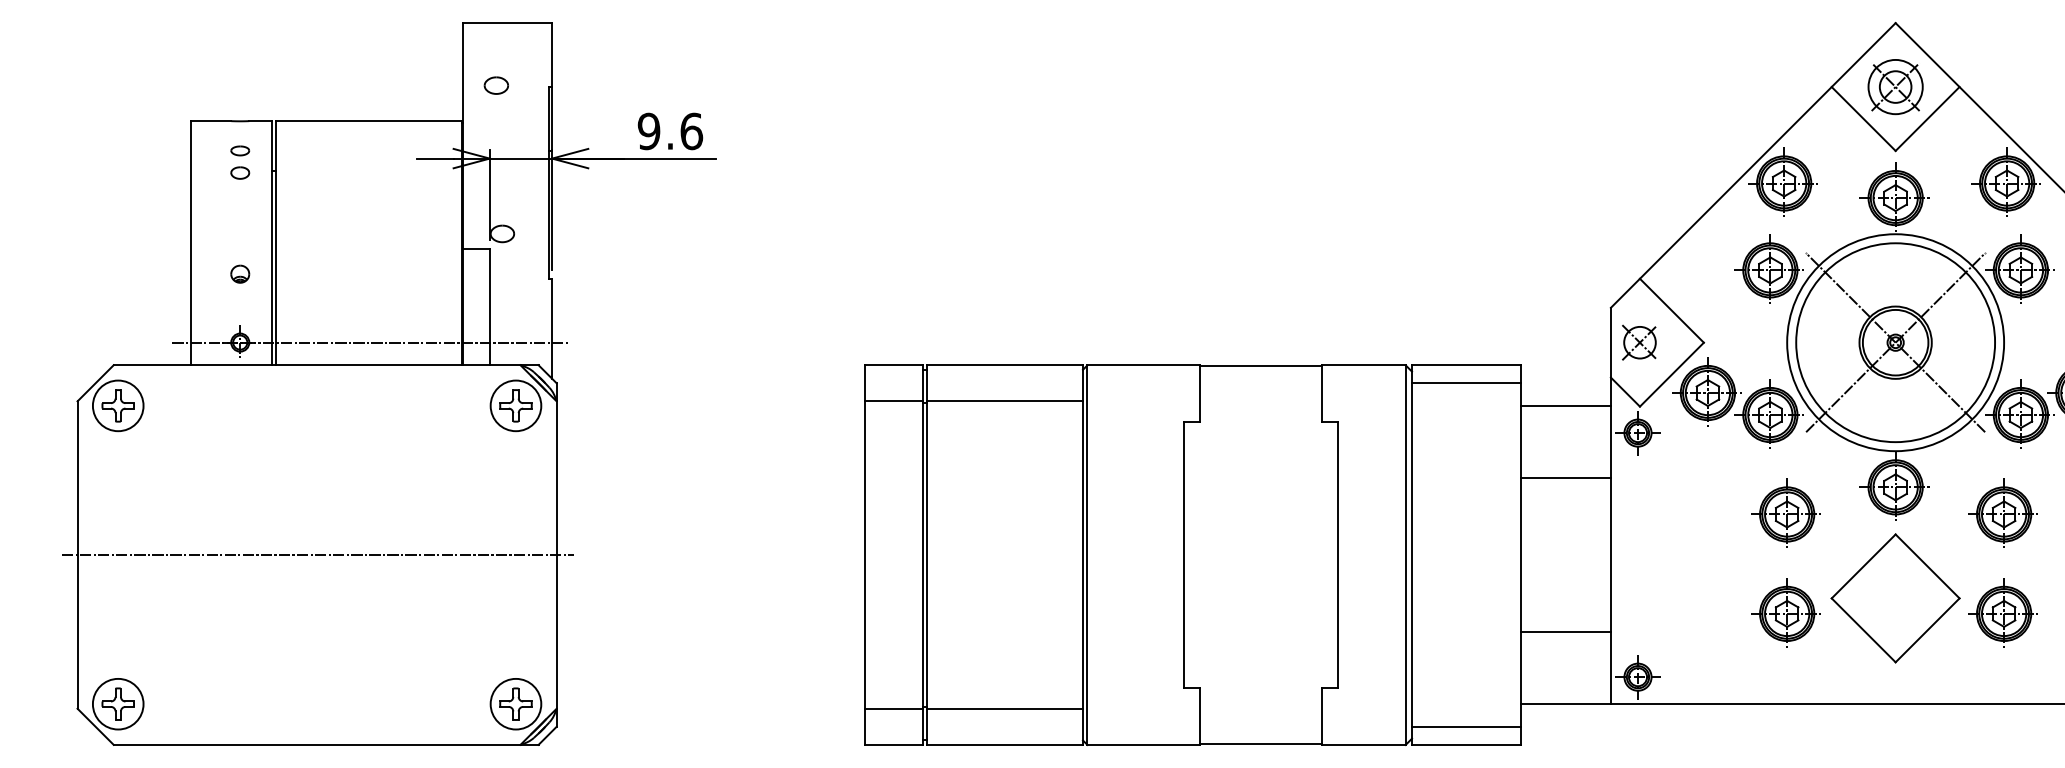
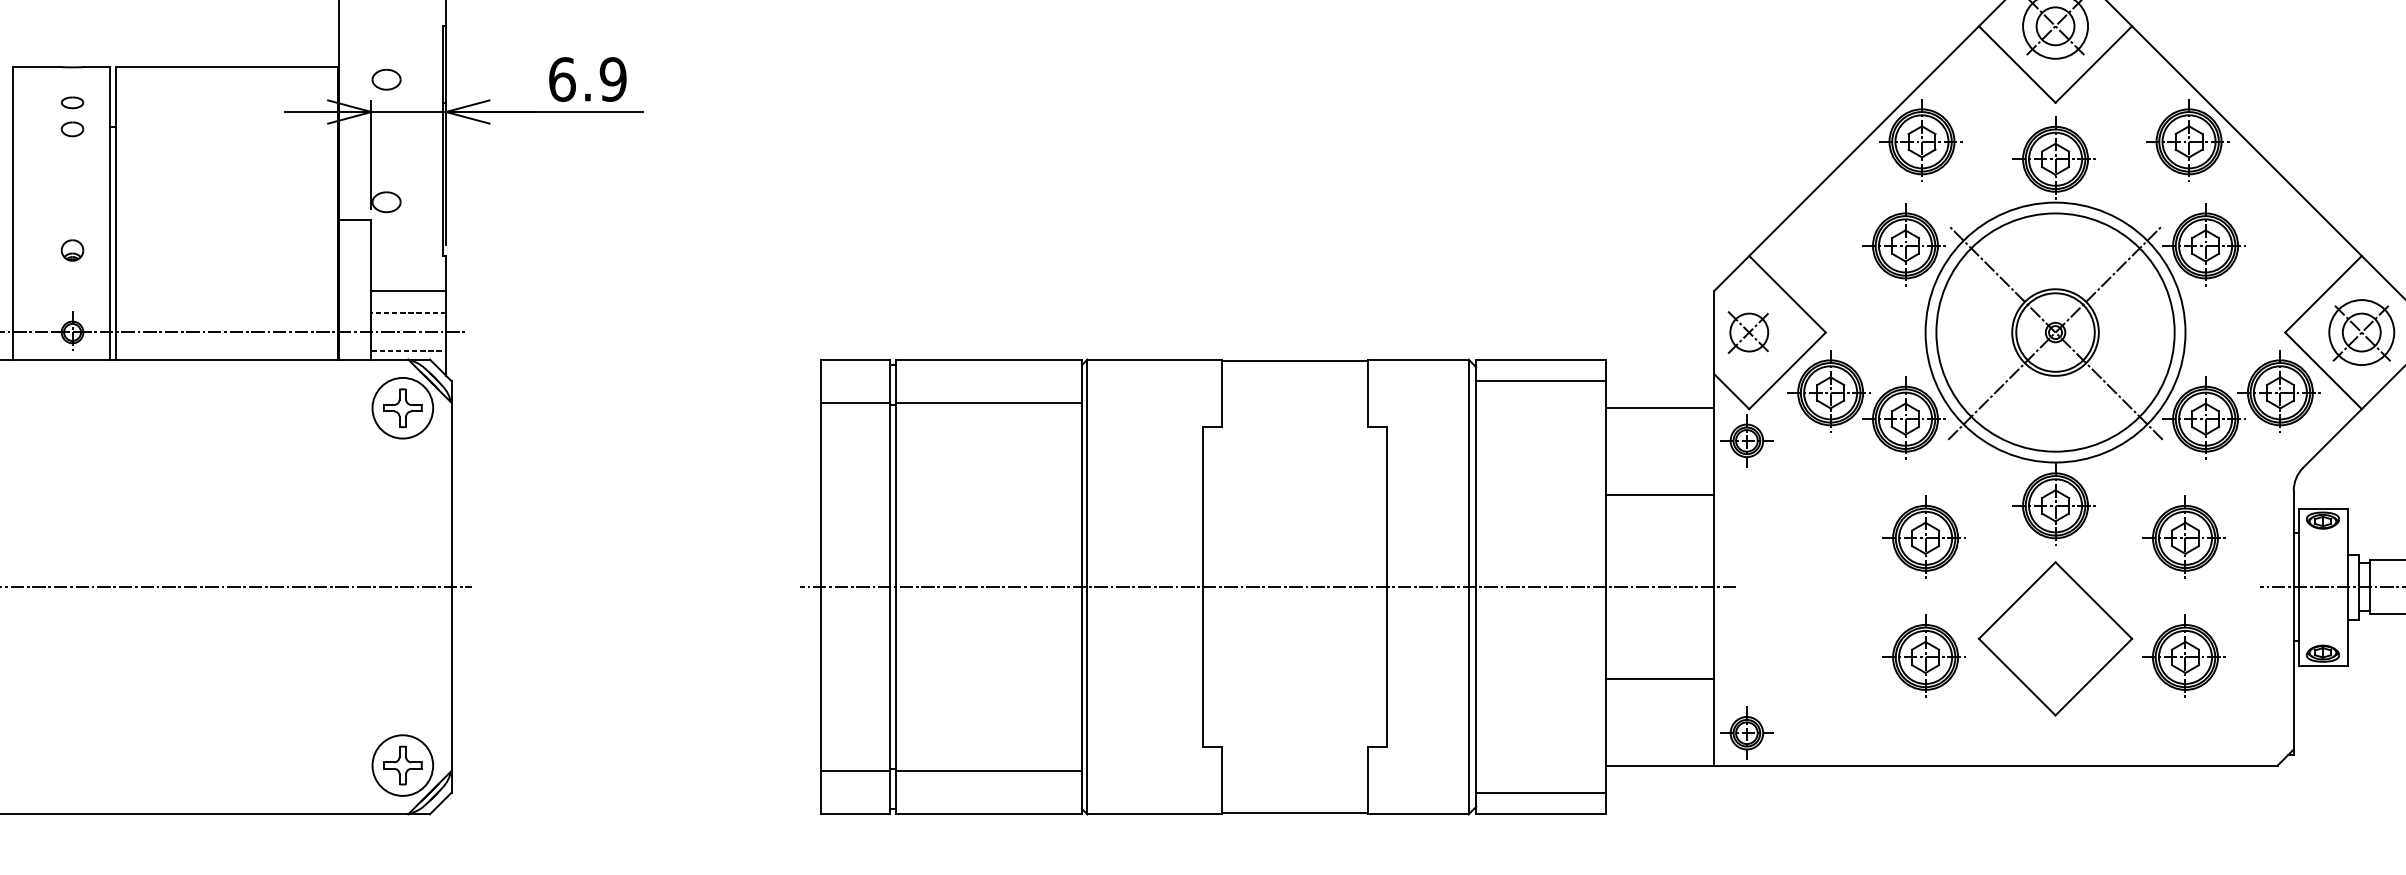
part: (495, 85) -> (385, 79), moved
text: (670, 131) -> (587, 79), 9.6 -> 6.9
line: (520, 307) -> (408, 290), added
line: (520, 326) -> (408, 313), added
line: (520, 358) -> (408, 351), added
line: (1237, 555) -> (1267, 587), added

